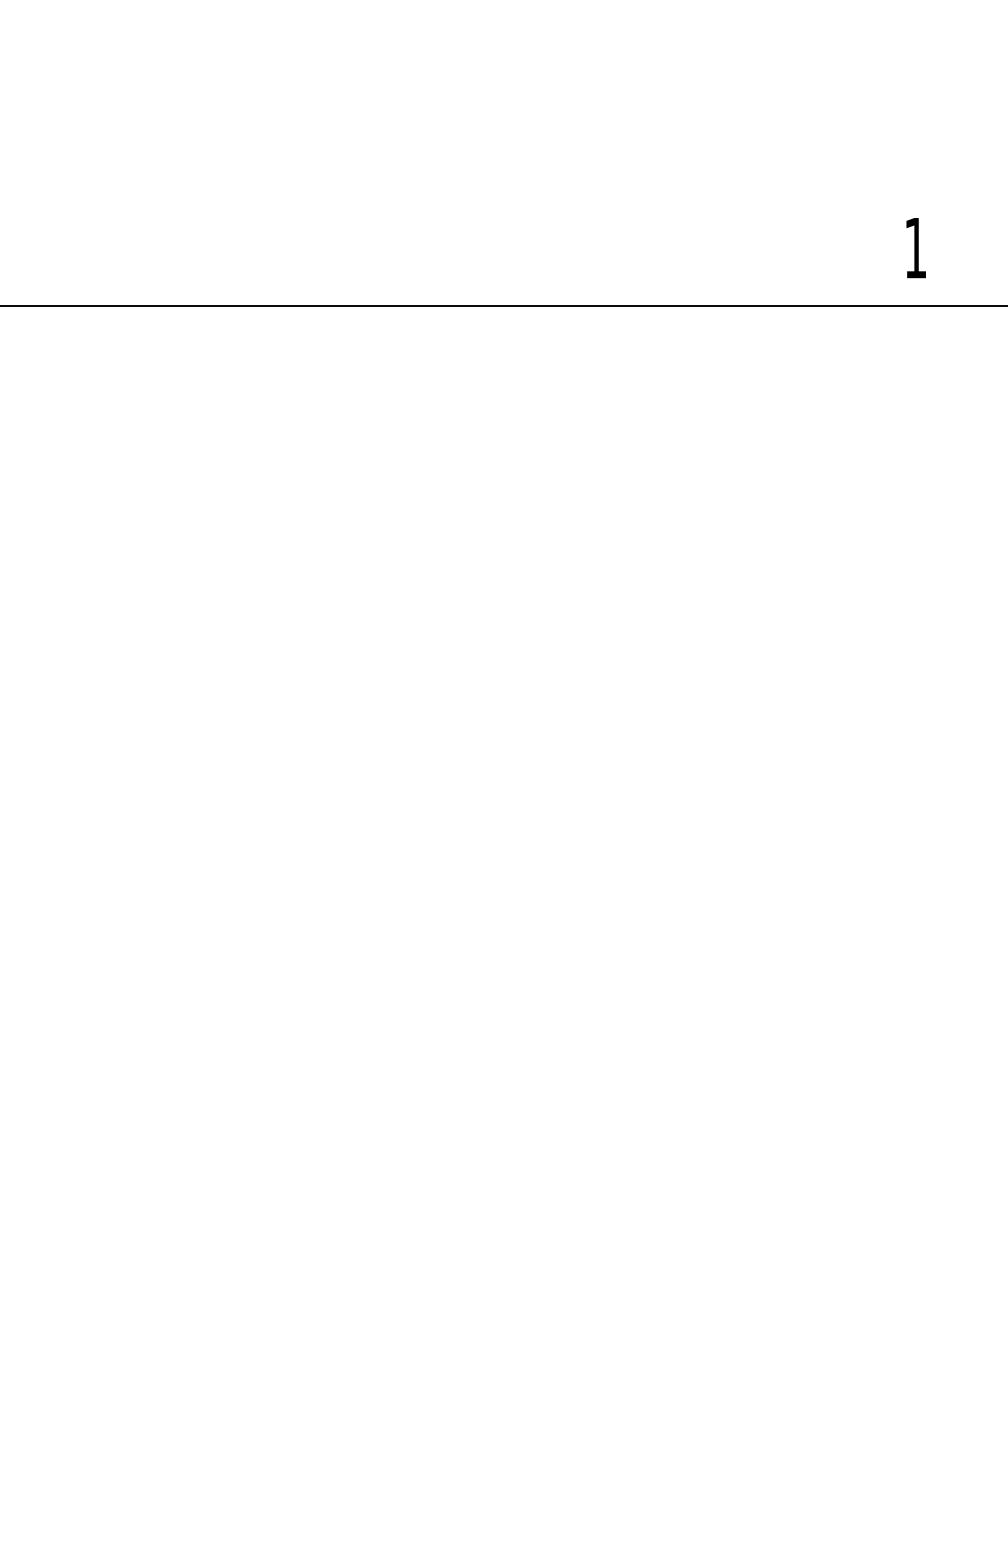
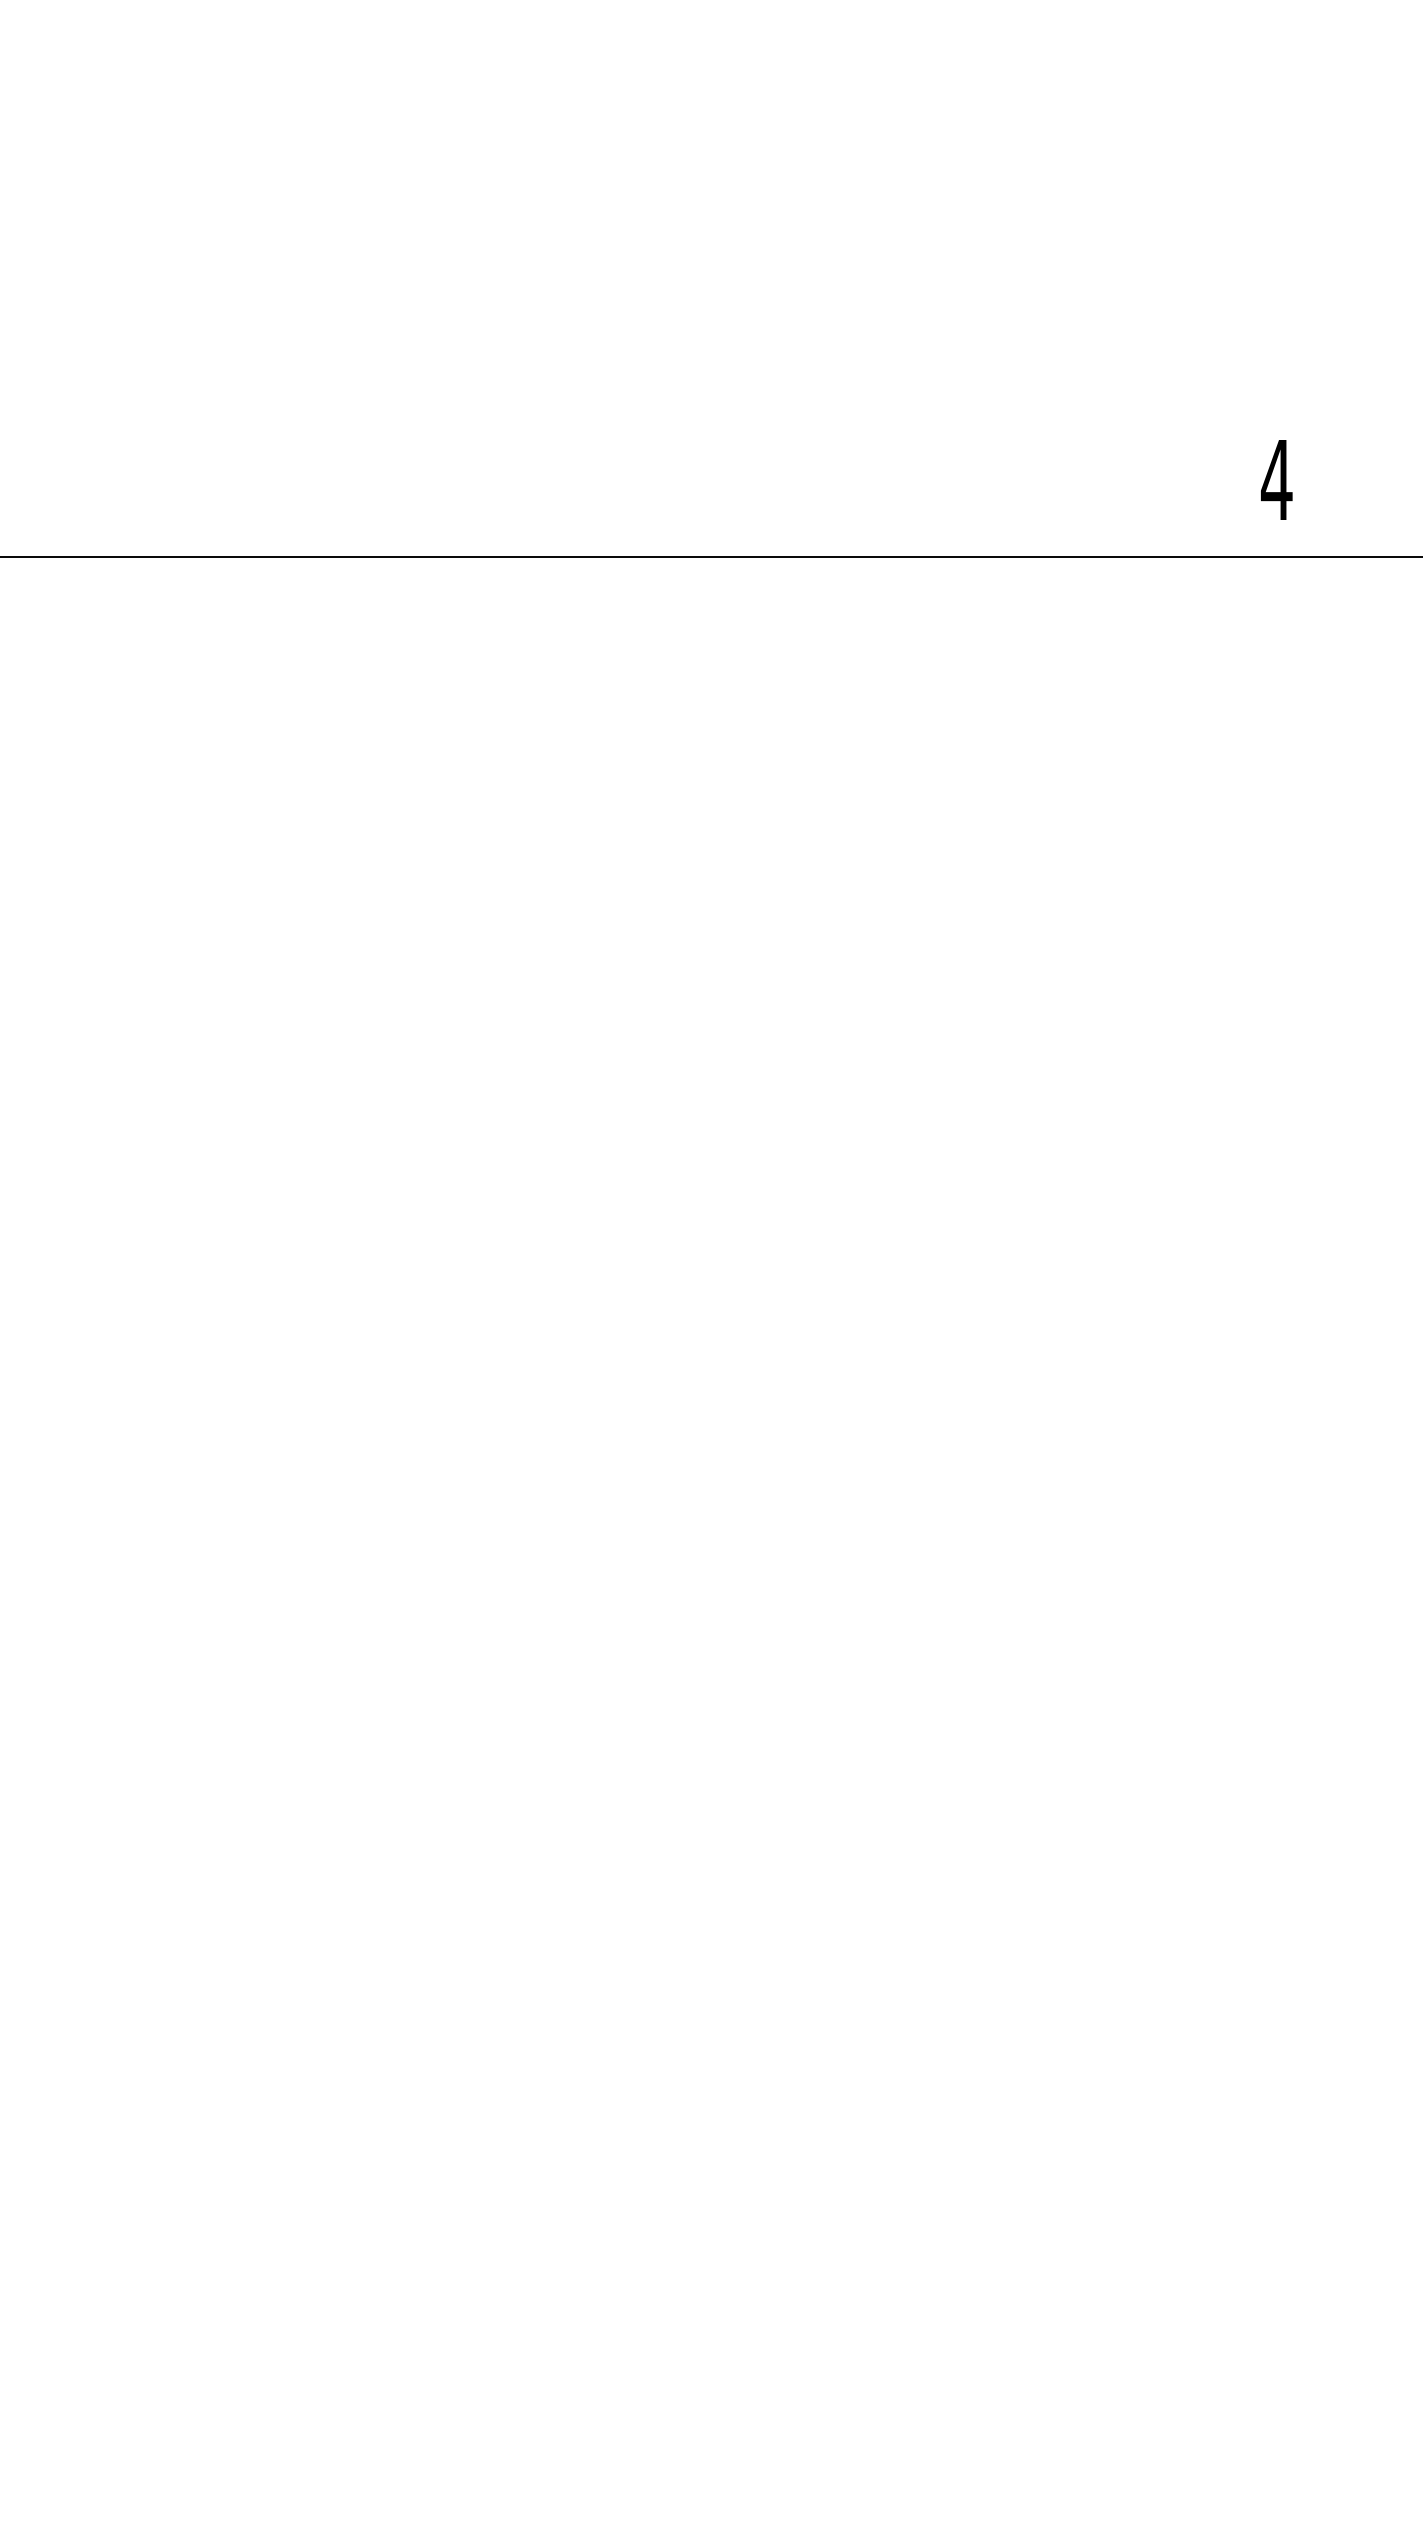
text: (915, 247) -> (1276, 479), 1 -> 4

